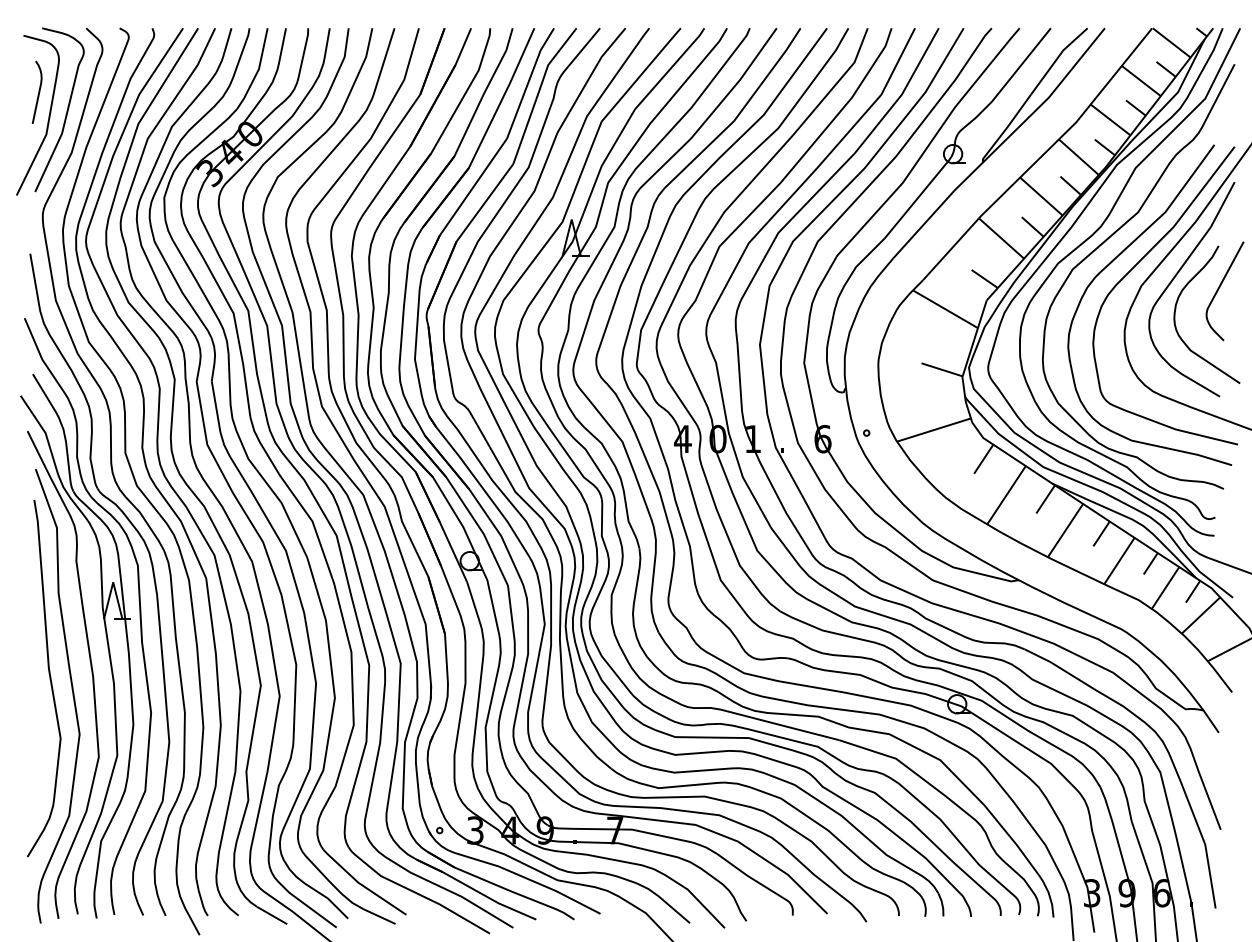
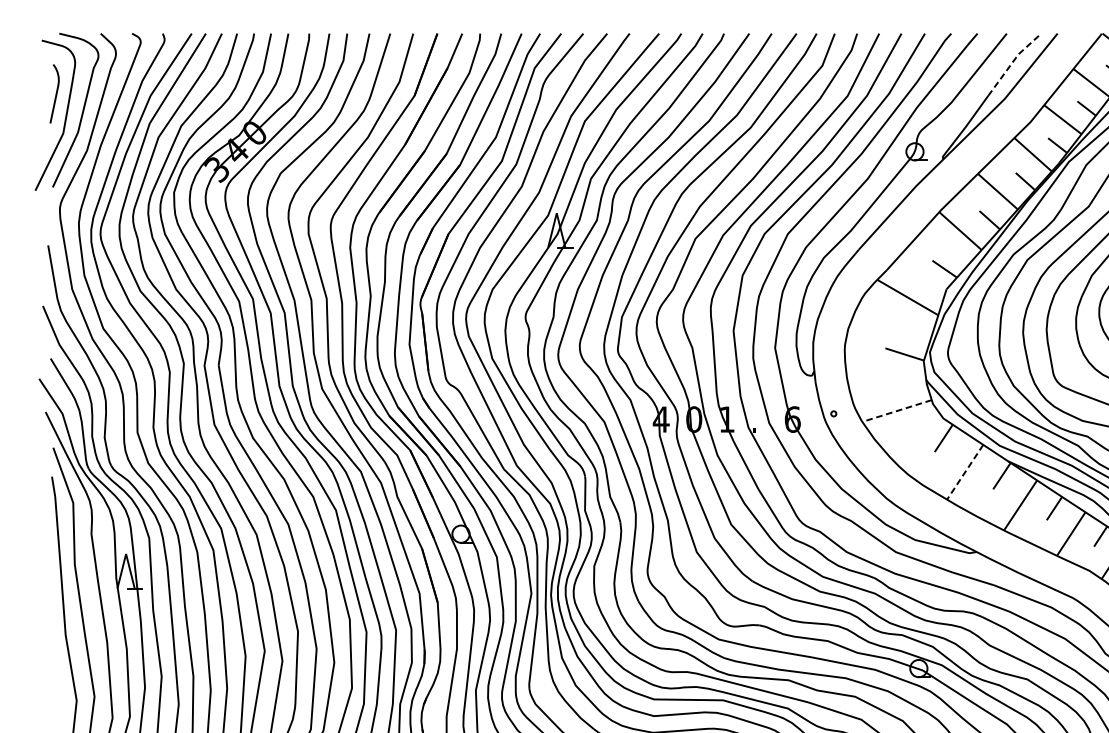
line: (1057, 58) -> (1013, 62), solid -> dashed
line: (934, 430) -> (897, 411), solid -> dashed
line: (1006, 495) -> (965, 472), solid -> dashed

